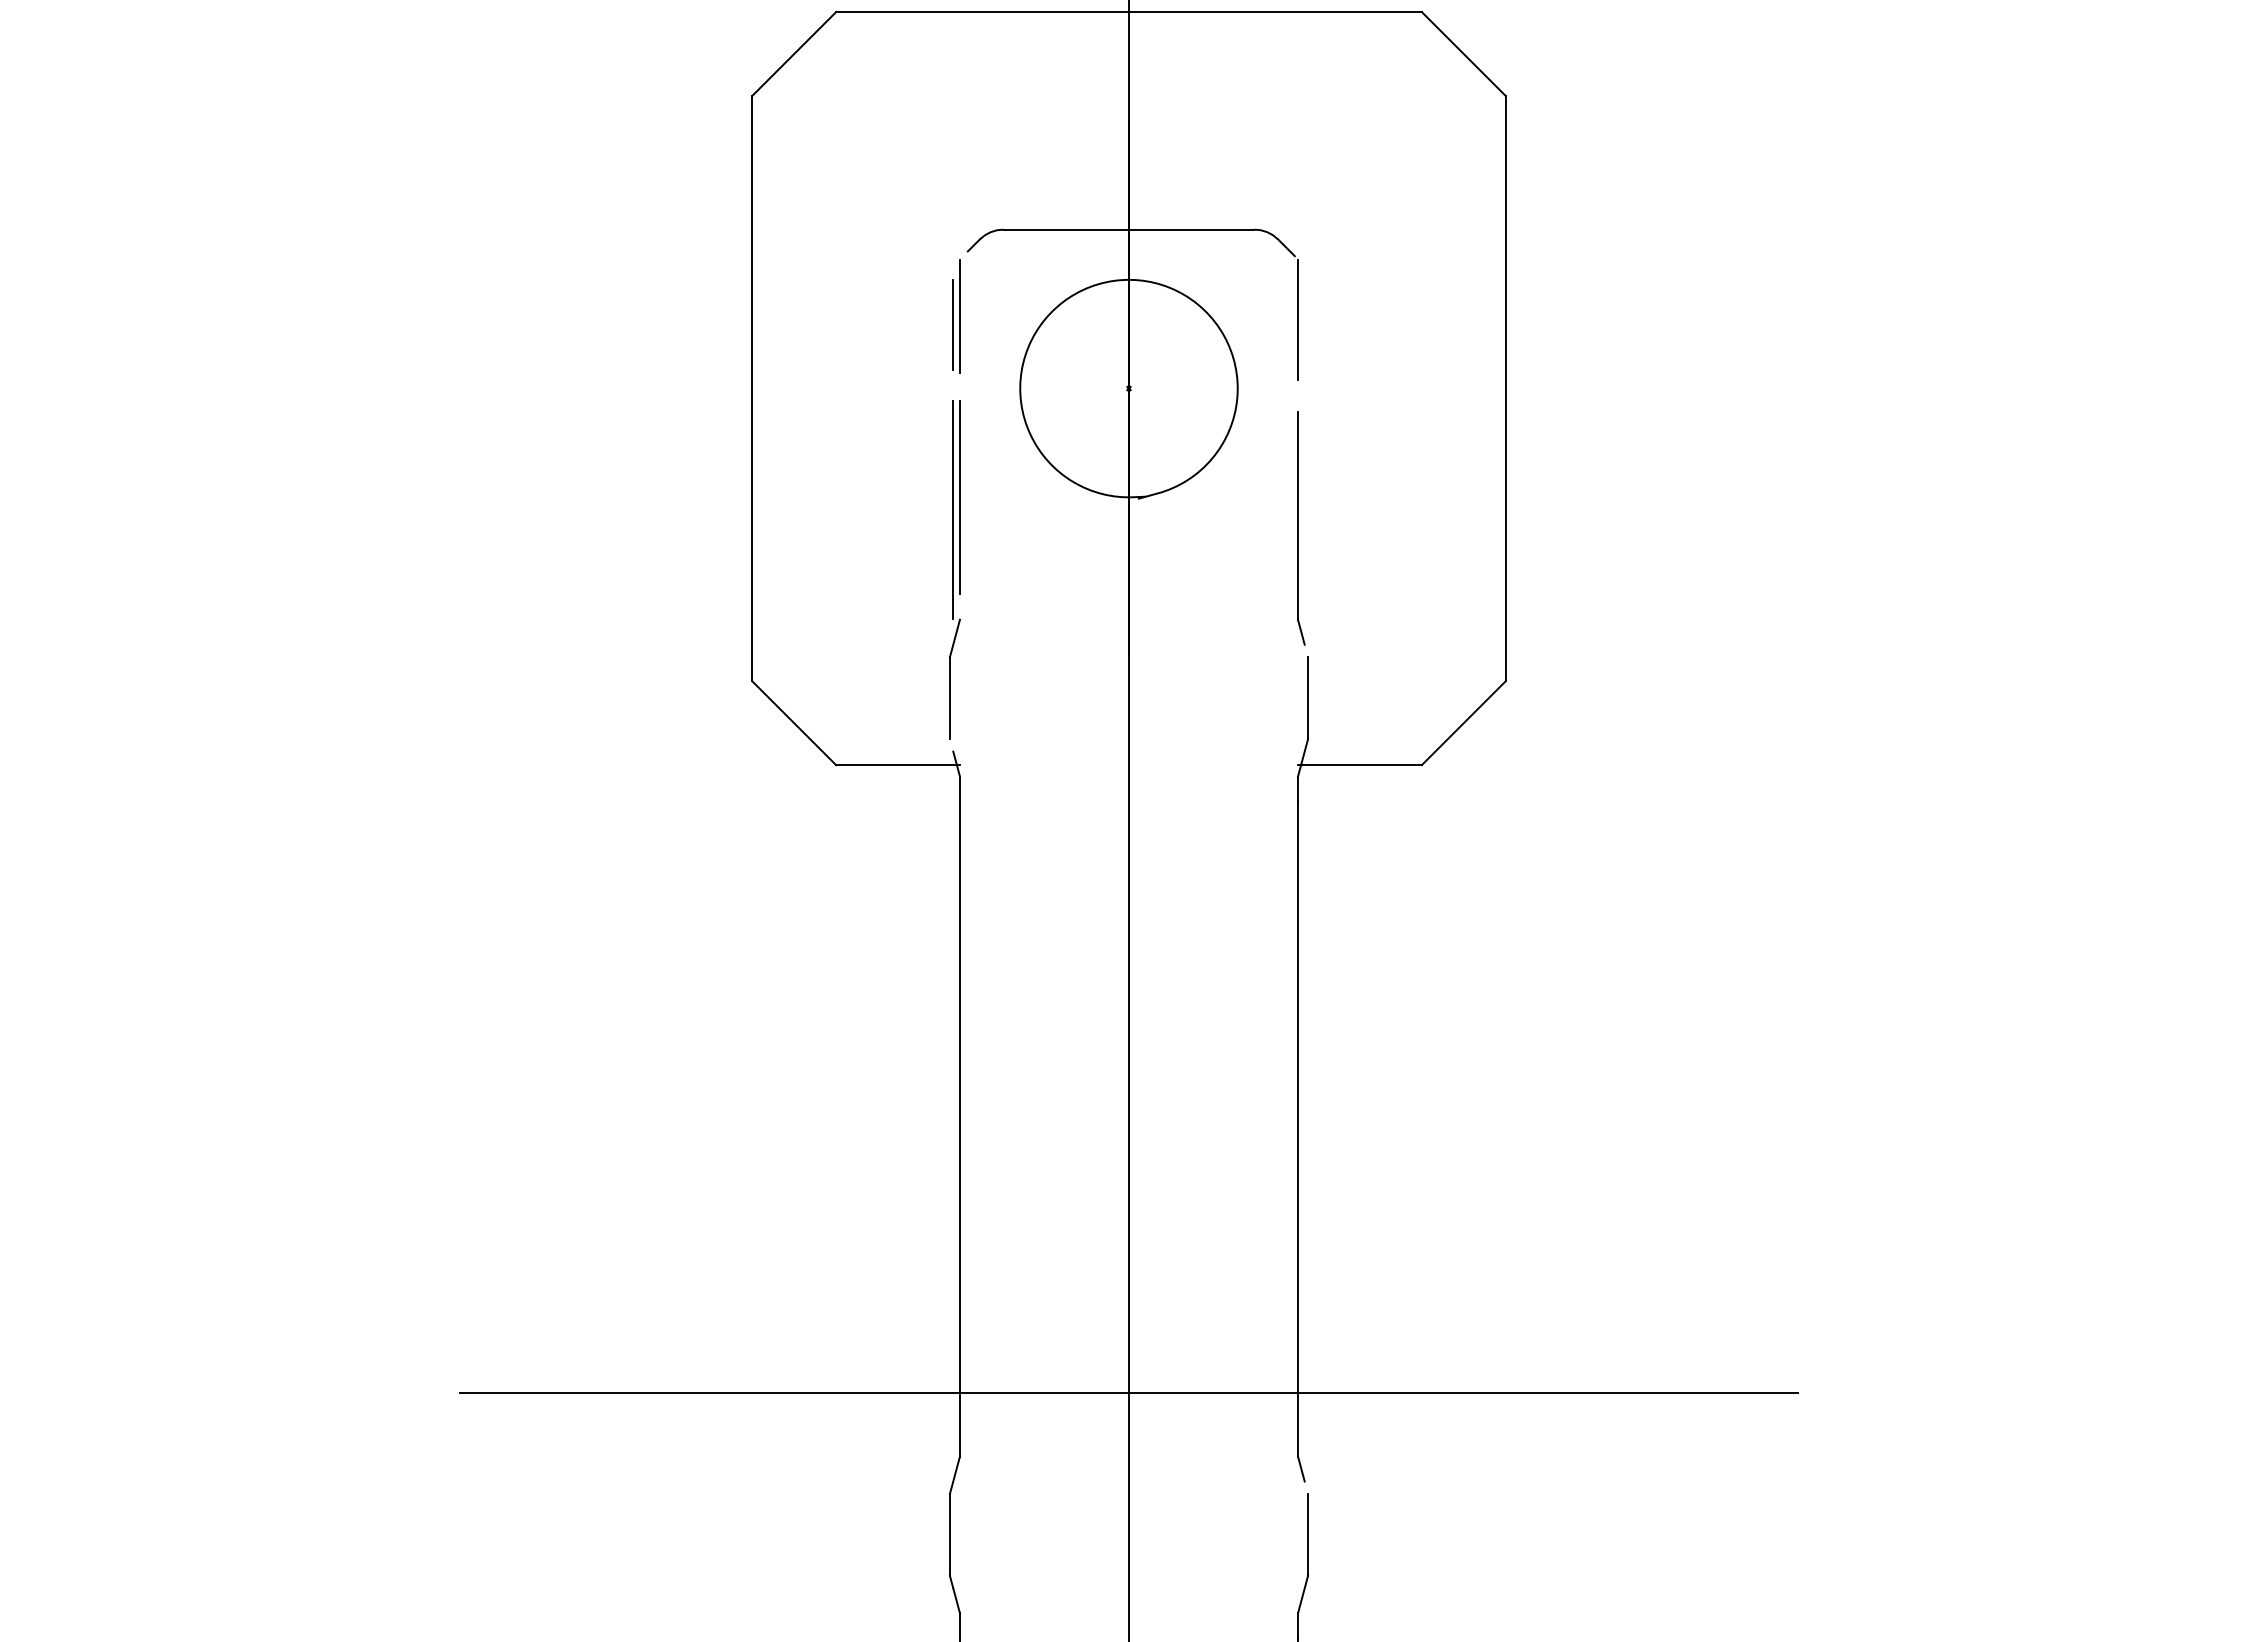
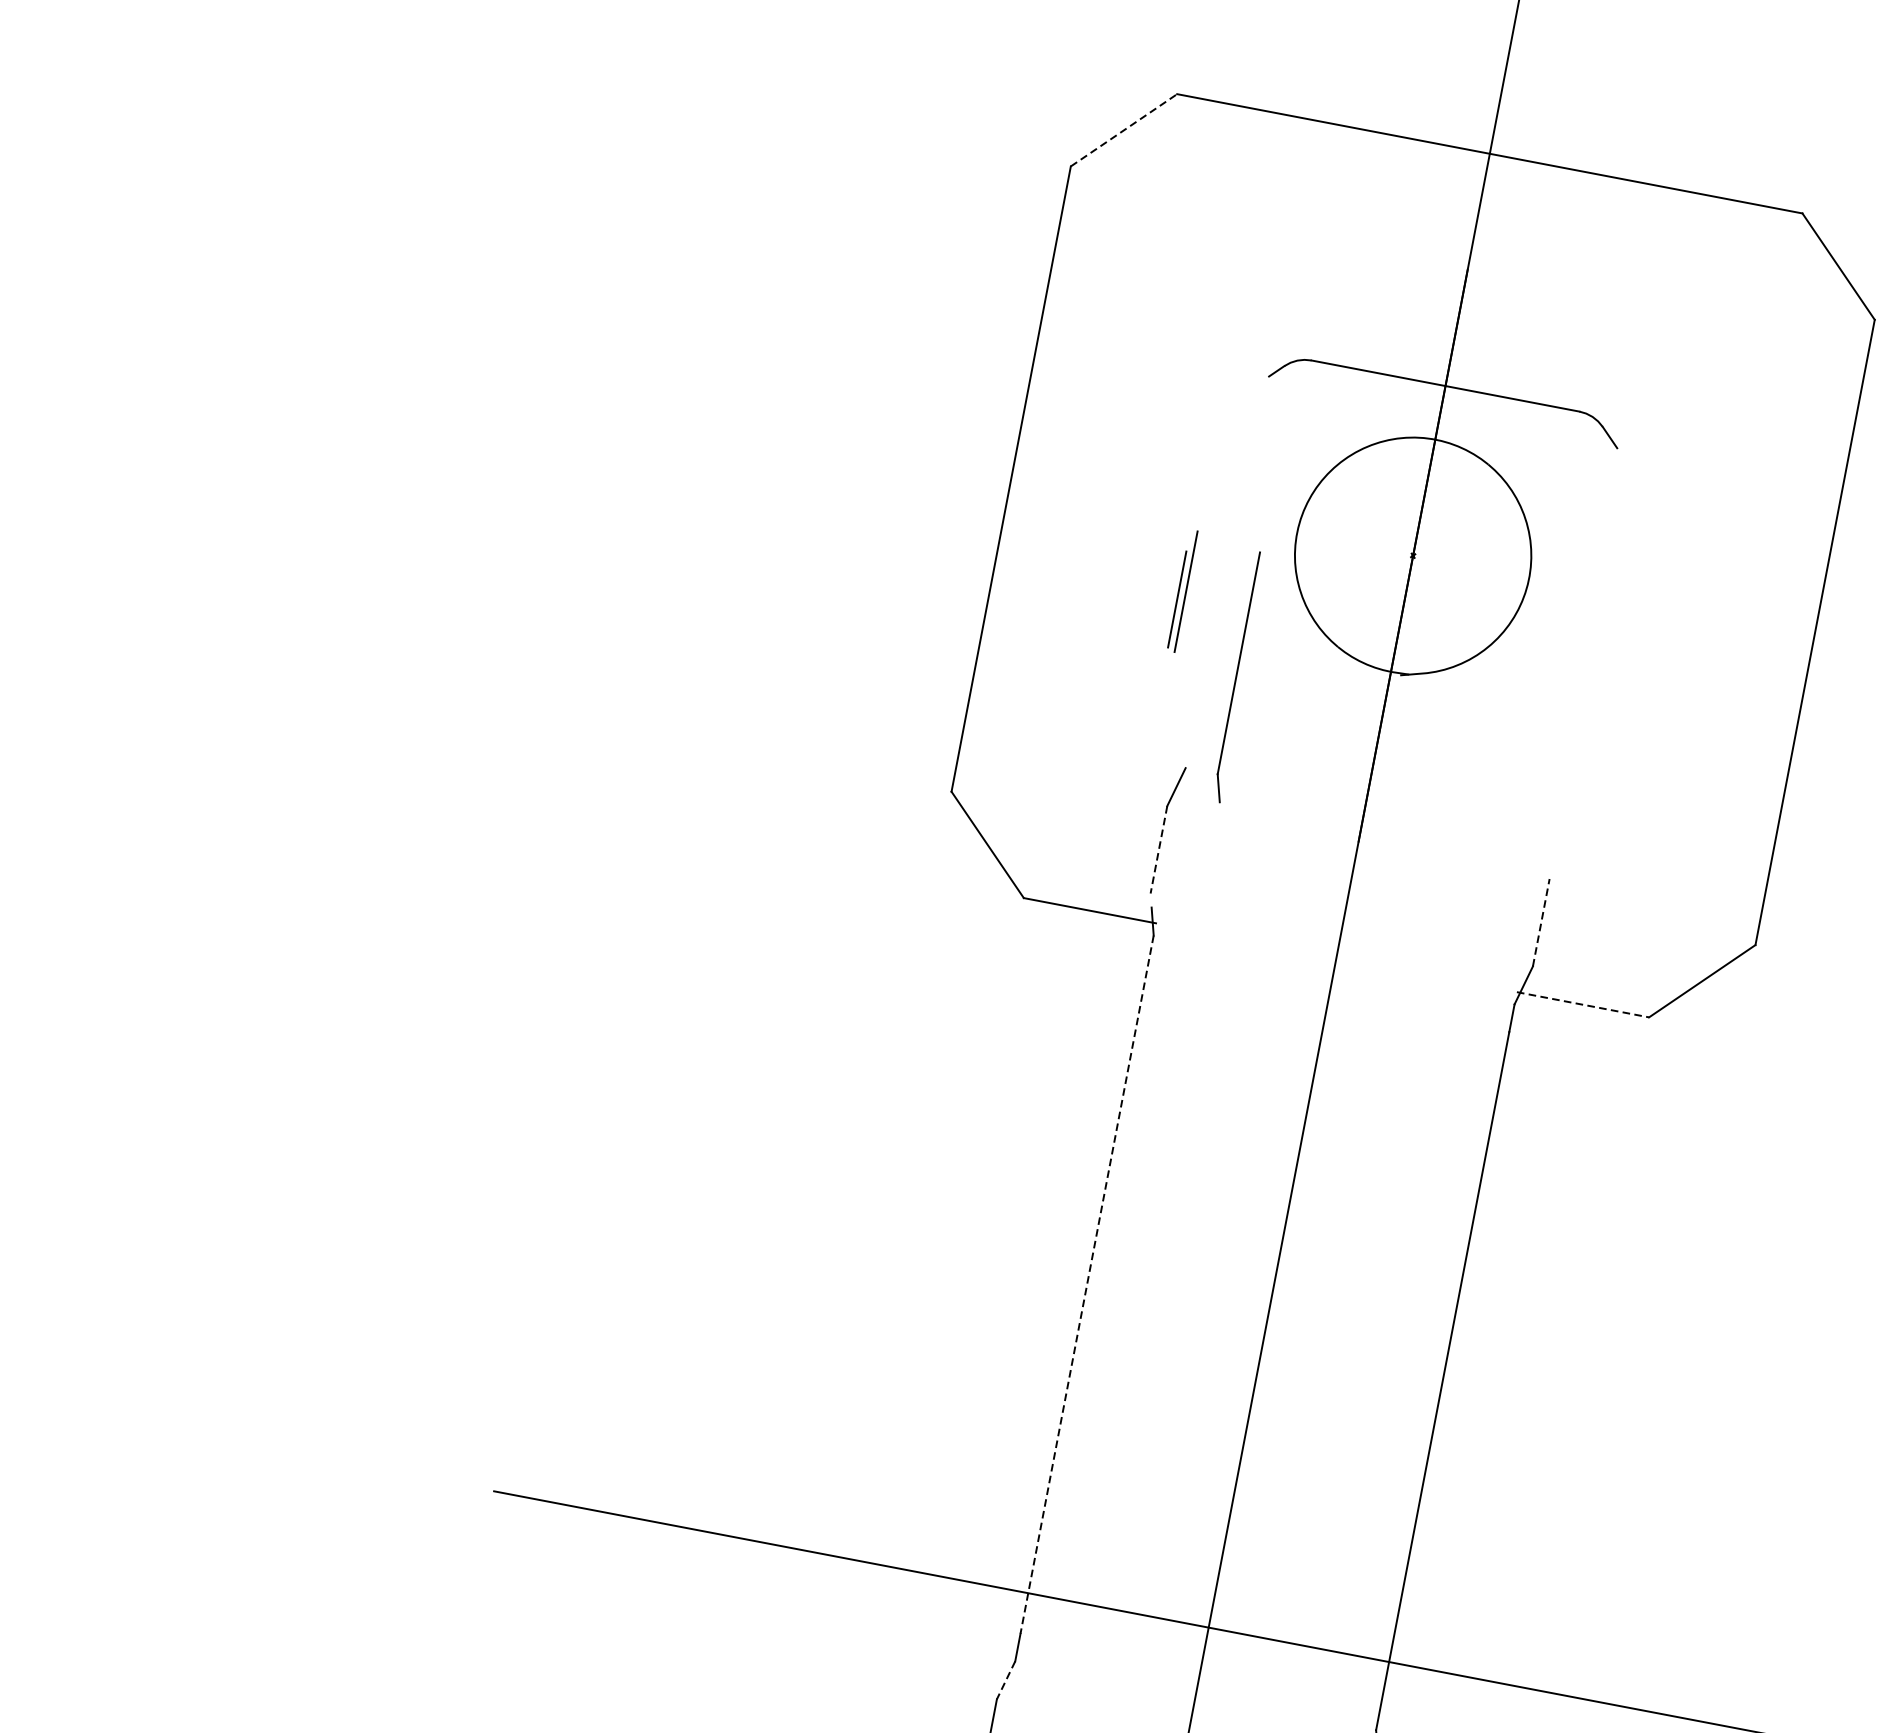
line: (794, 53) -> (1124, 129), solid -> dashed
part: (956, 316) -> (1182, 591), moved
line: (1298, 319) -> (1608, 516), removed
line: (959, 497) -> (1210, 637), removed
line: (953, 509) -> (1201, 649), removed
part: (1301, 528) -> (1240, 677), moved
line: (949, 698) -> (1158, 850), solid -> dashed
line: (1308, 698) -> (1541, 923), solid -> dashed
line: (1359, 765) -> (1582, 1005), solid -> dashed
line: (959, 1104) -> (1086, 1285), solid -> dashed
line: (954, 1475) -> (1005, 1680), solid -> dashed

